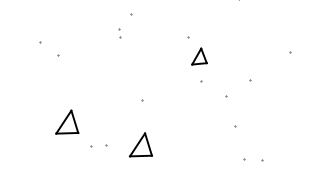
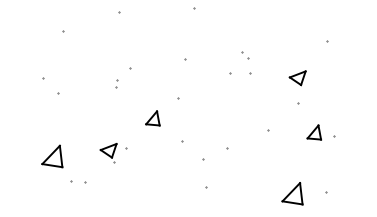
part: (197, 57) -> (152, 118), moved
part: (124, 109) -> (108, 153), added
part: (139, 146) -> (115, 189), removed

